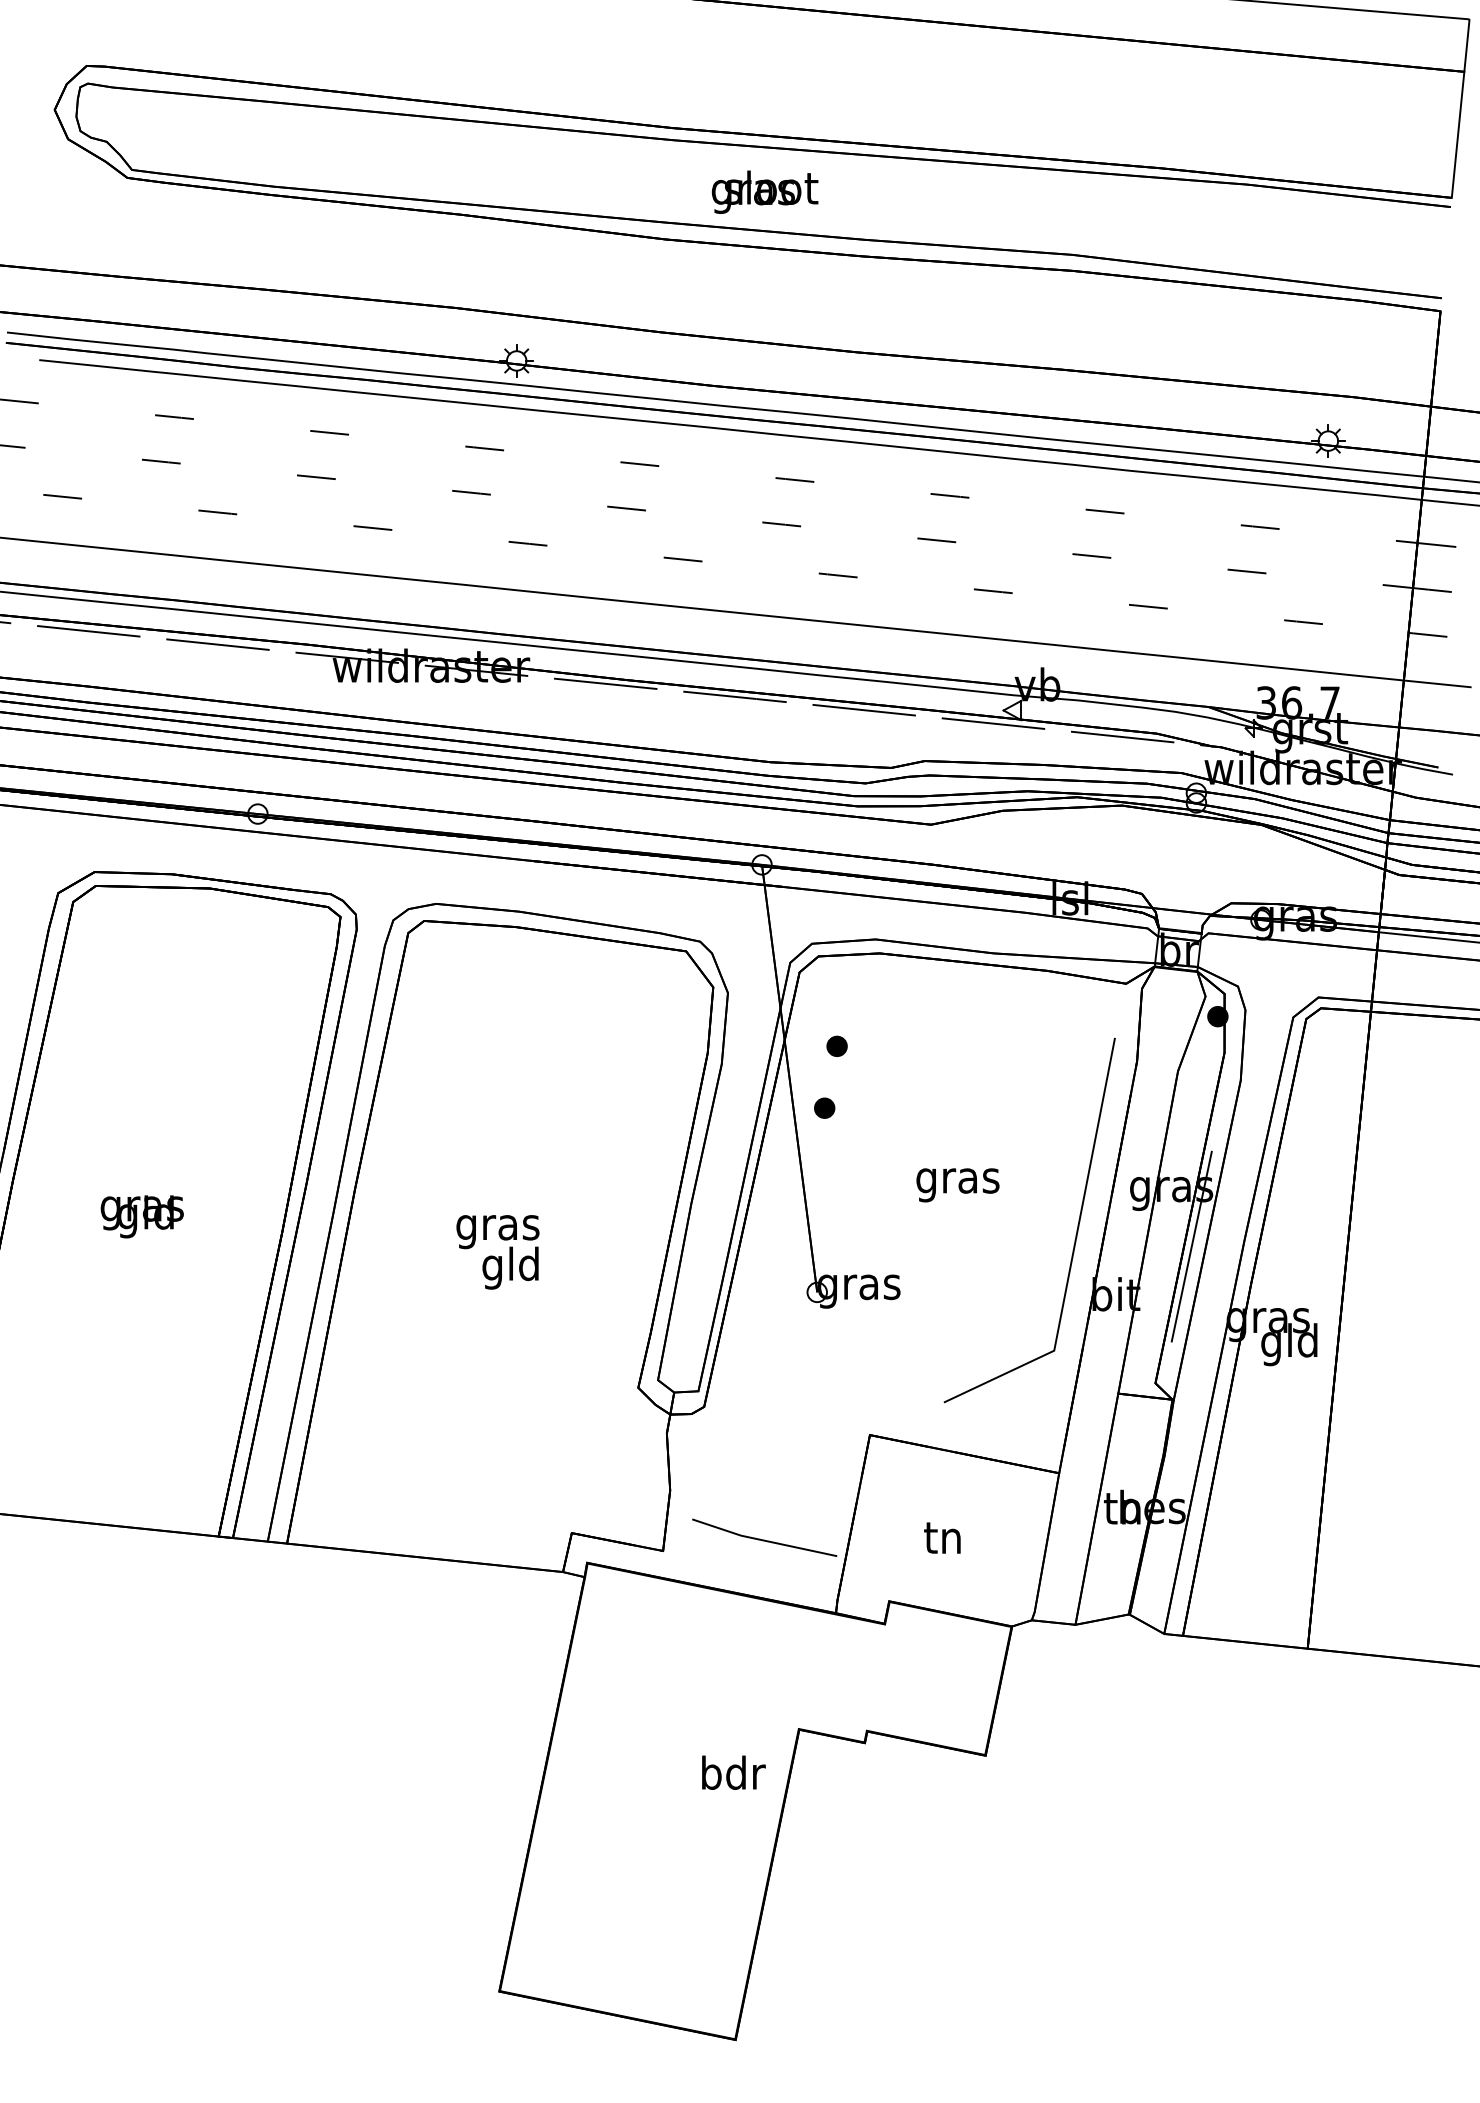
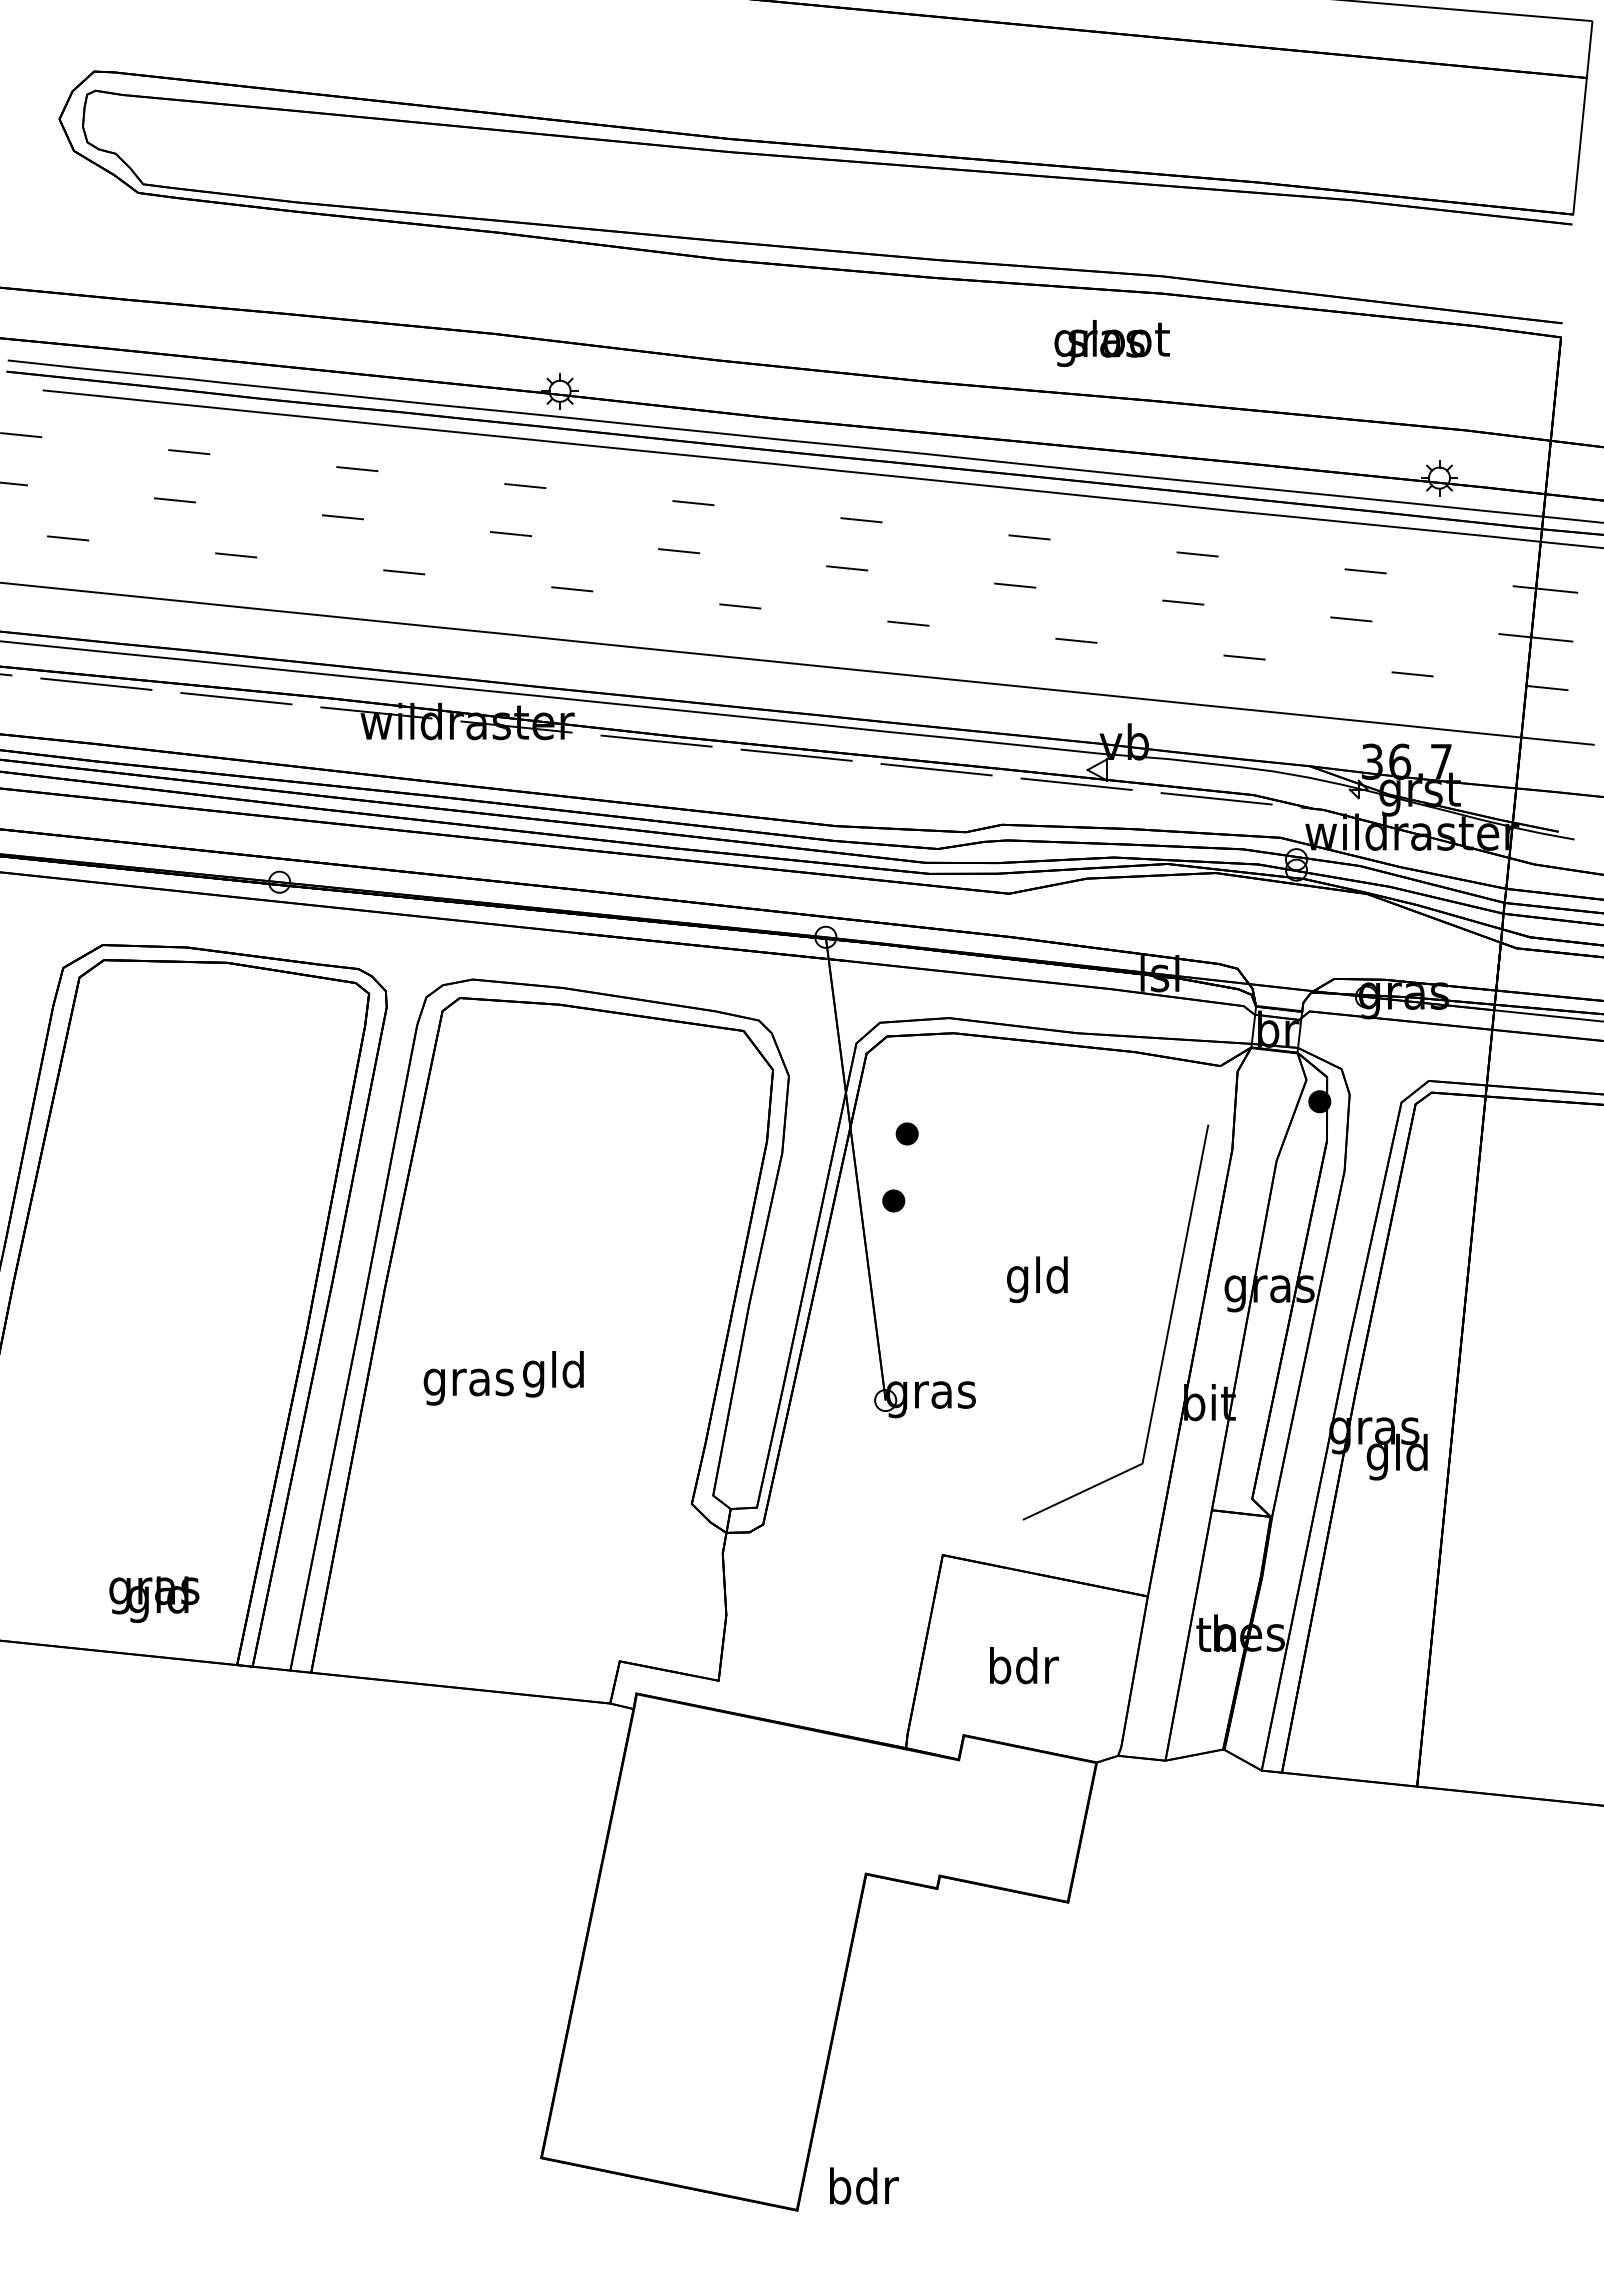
text: (764, 192) -> (1111, 343), moved
text: (958, 1180) -> (1038, 1279), gras -> gld
text: (142, 1216) -> (154, 1599), moved
text: (497, 1231) -> (468, 1386), moved
line: (1191, 1246) -> (1291, 1350), removed
text: (945, 1536) -> (1024, 1665), tn -> bdr
line: (764, 1539) -> (828, 1668), removed
text: (734, 1772) -> (864, 2185), moved

